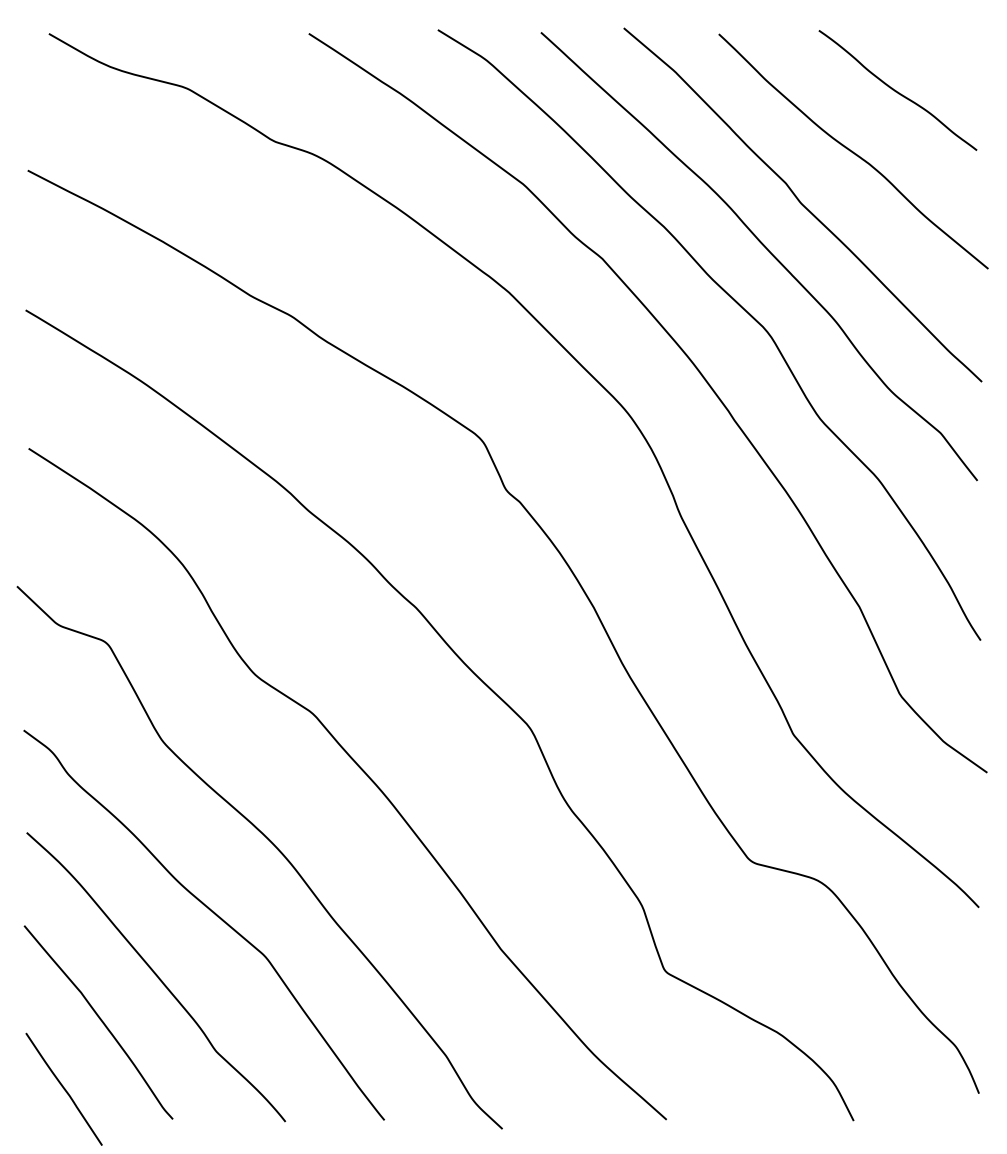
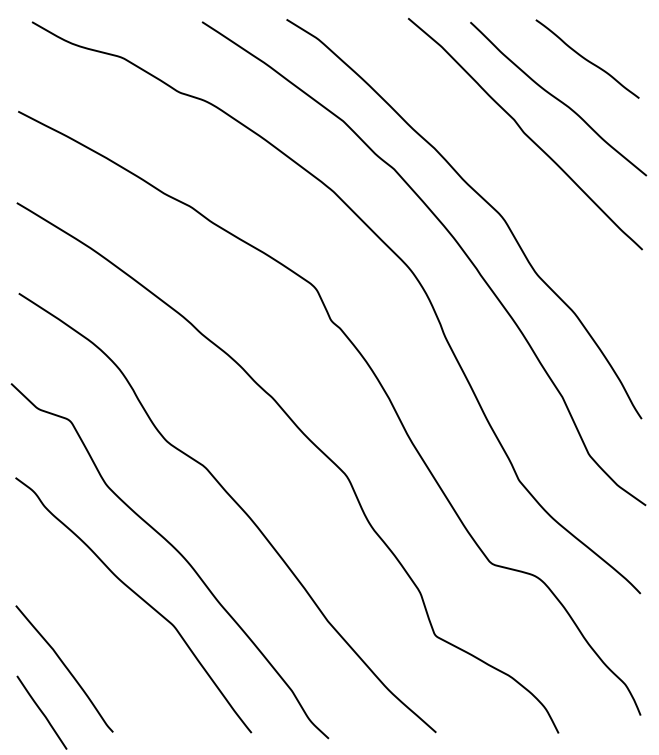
curve: (764, 248) -> (500, 162), removed
curve: (156, 977) -> (102, 639), removed

